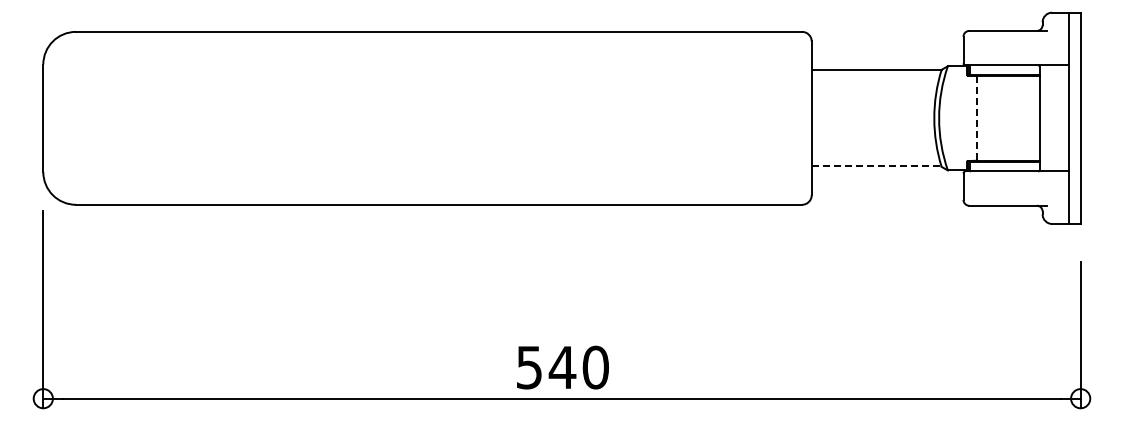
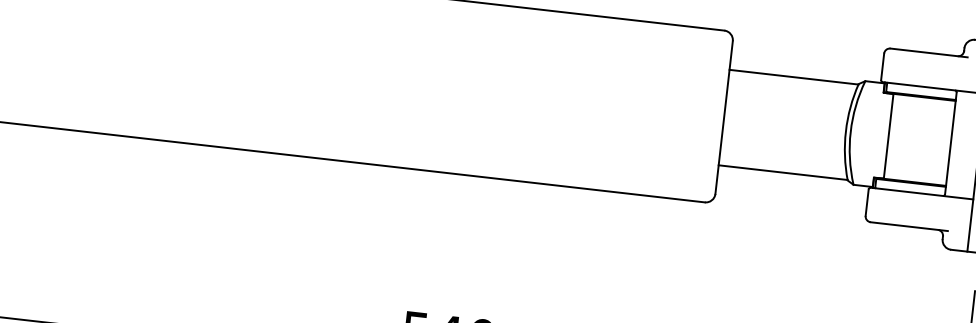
line: (977, 117) -> (888, 135), dashed -> solid
line: (876, 166) -> (783, 172), dashed -> solid

